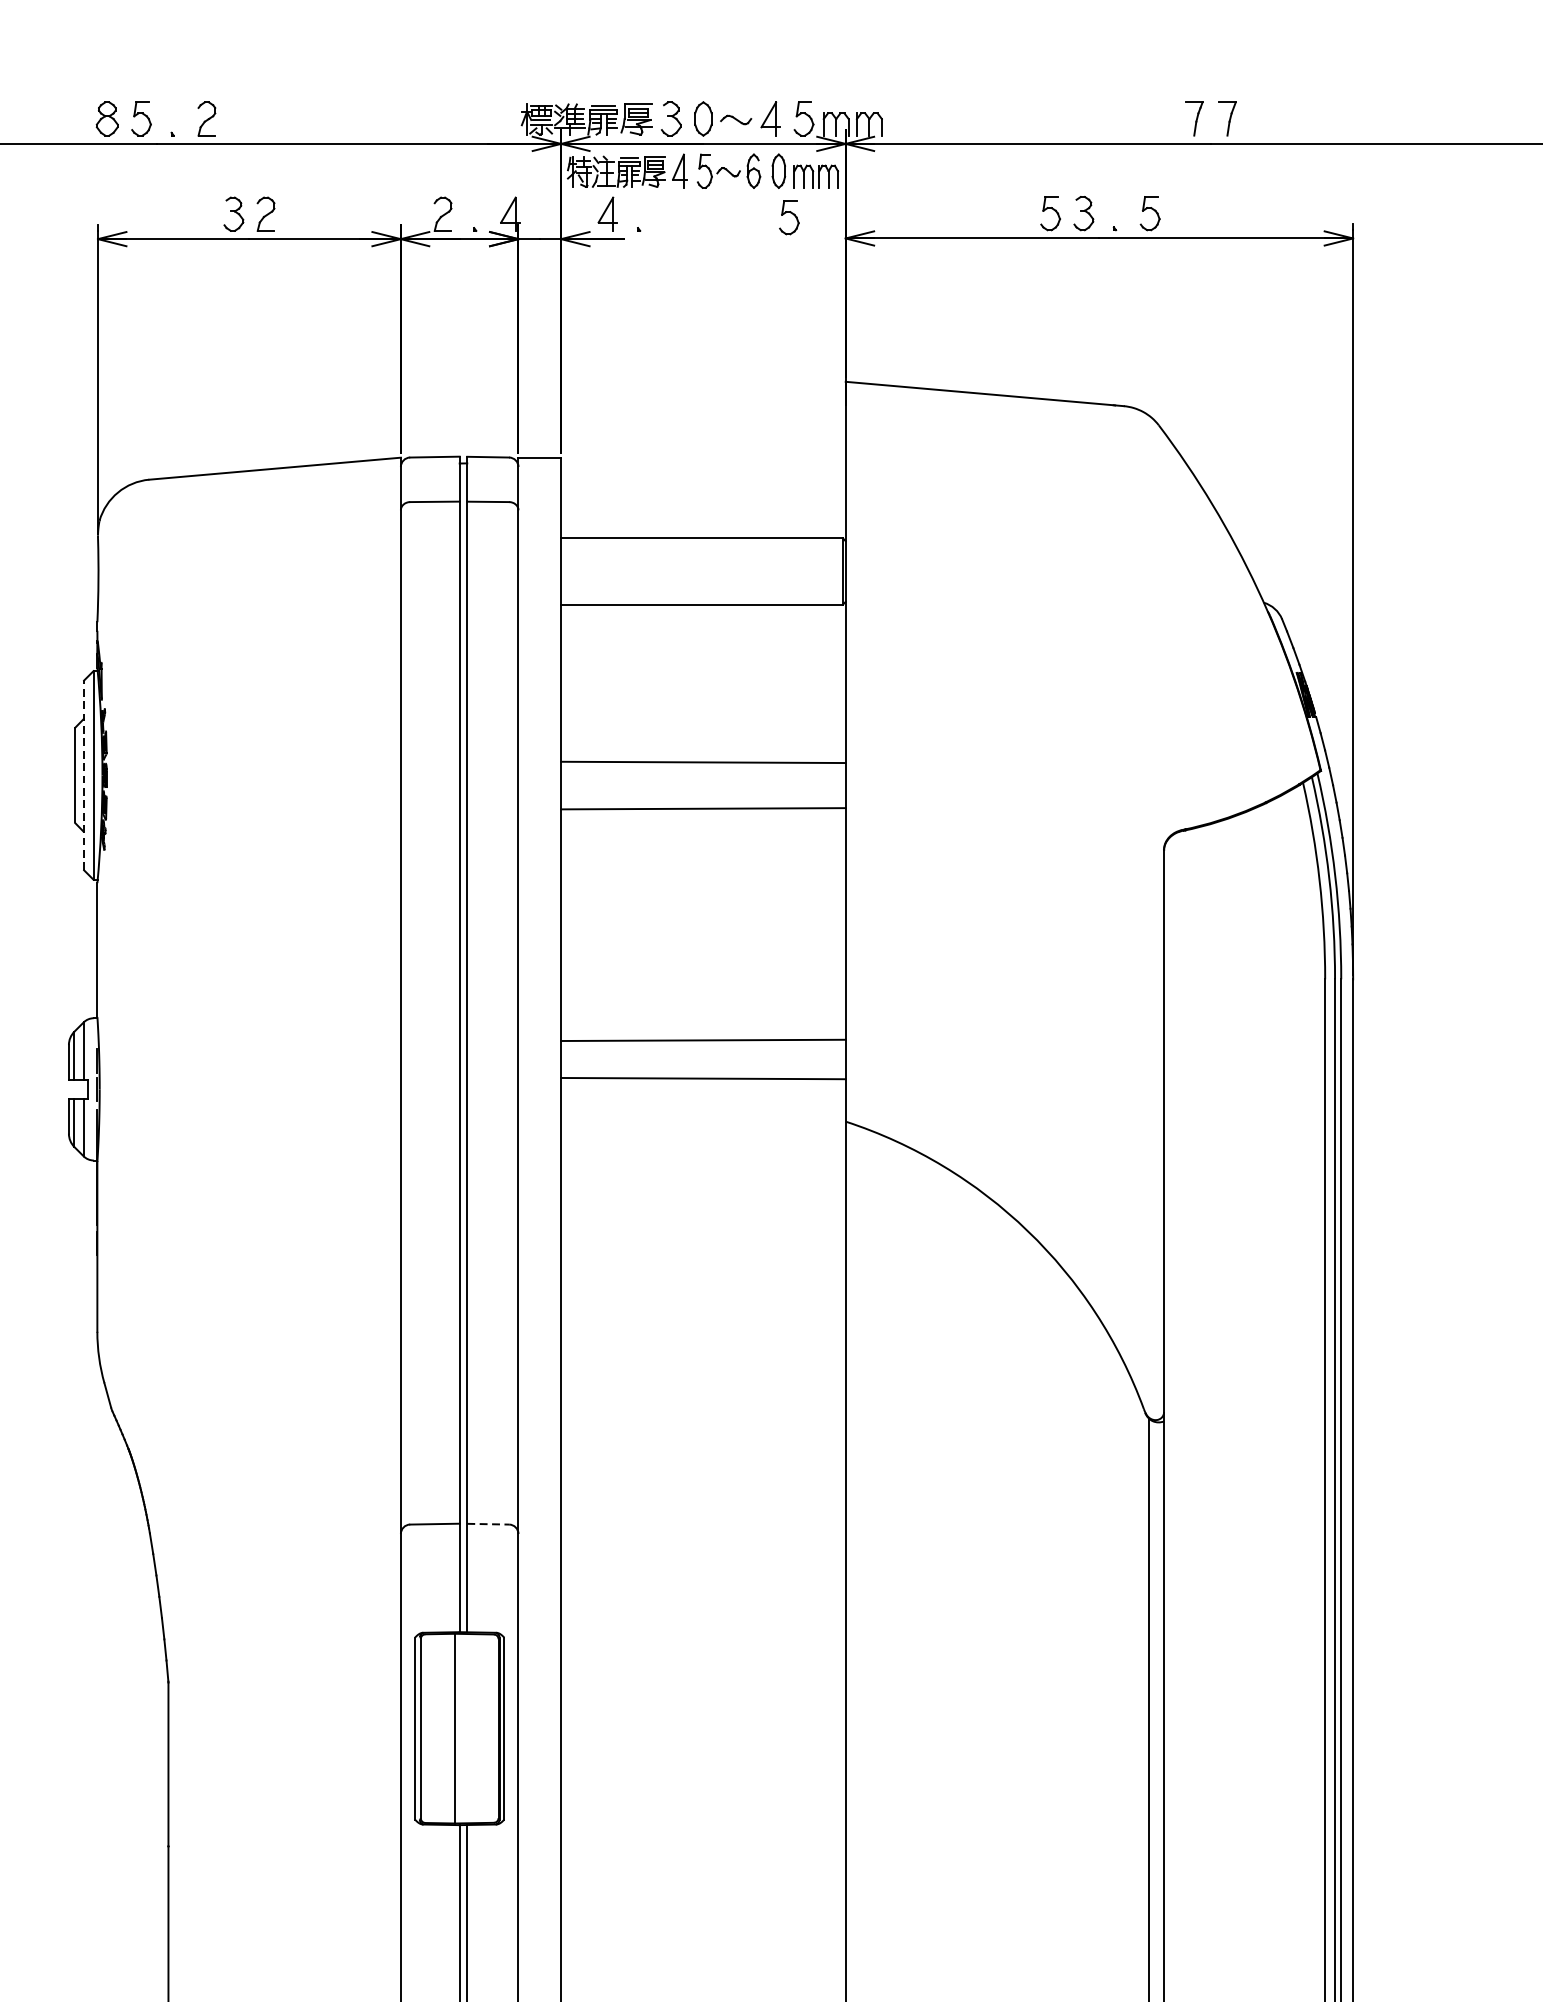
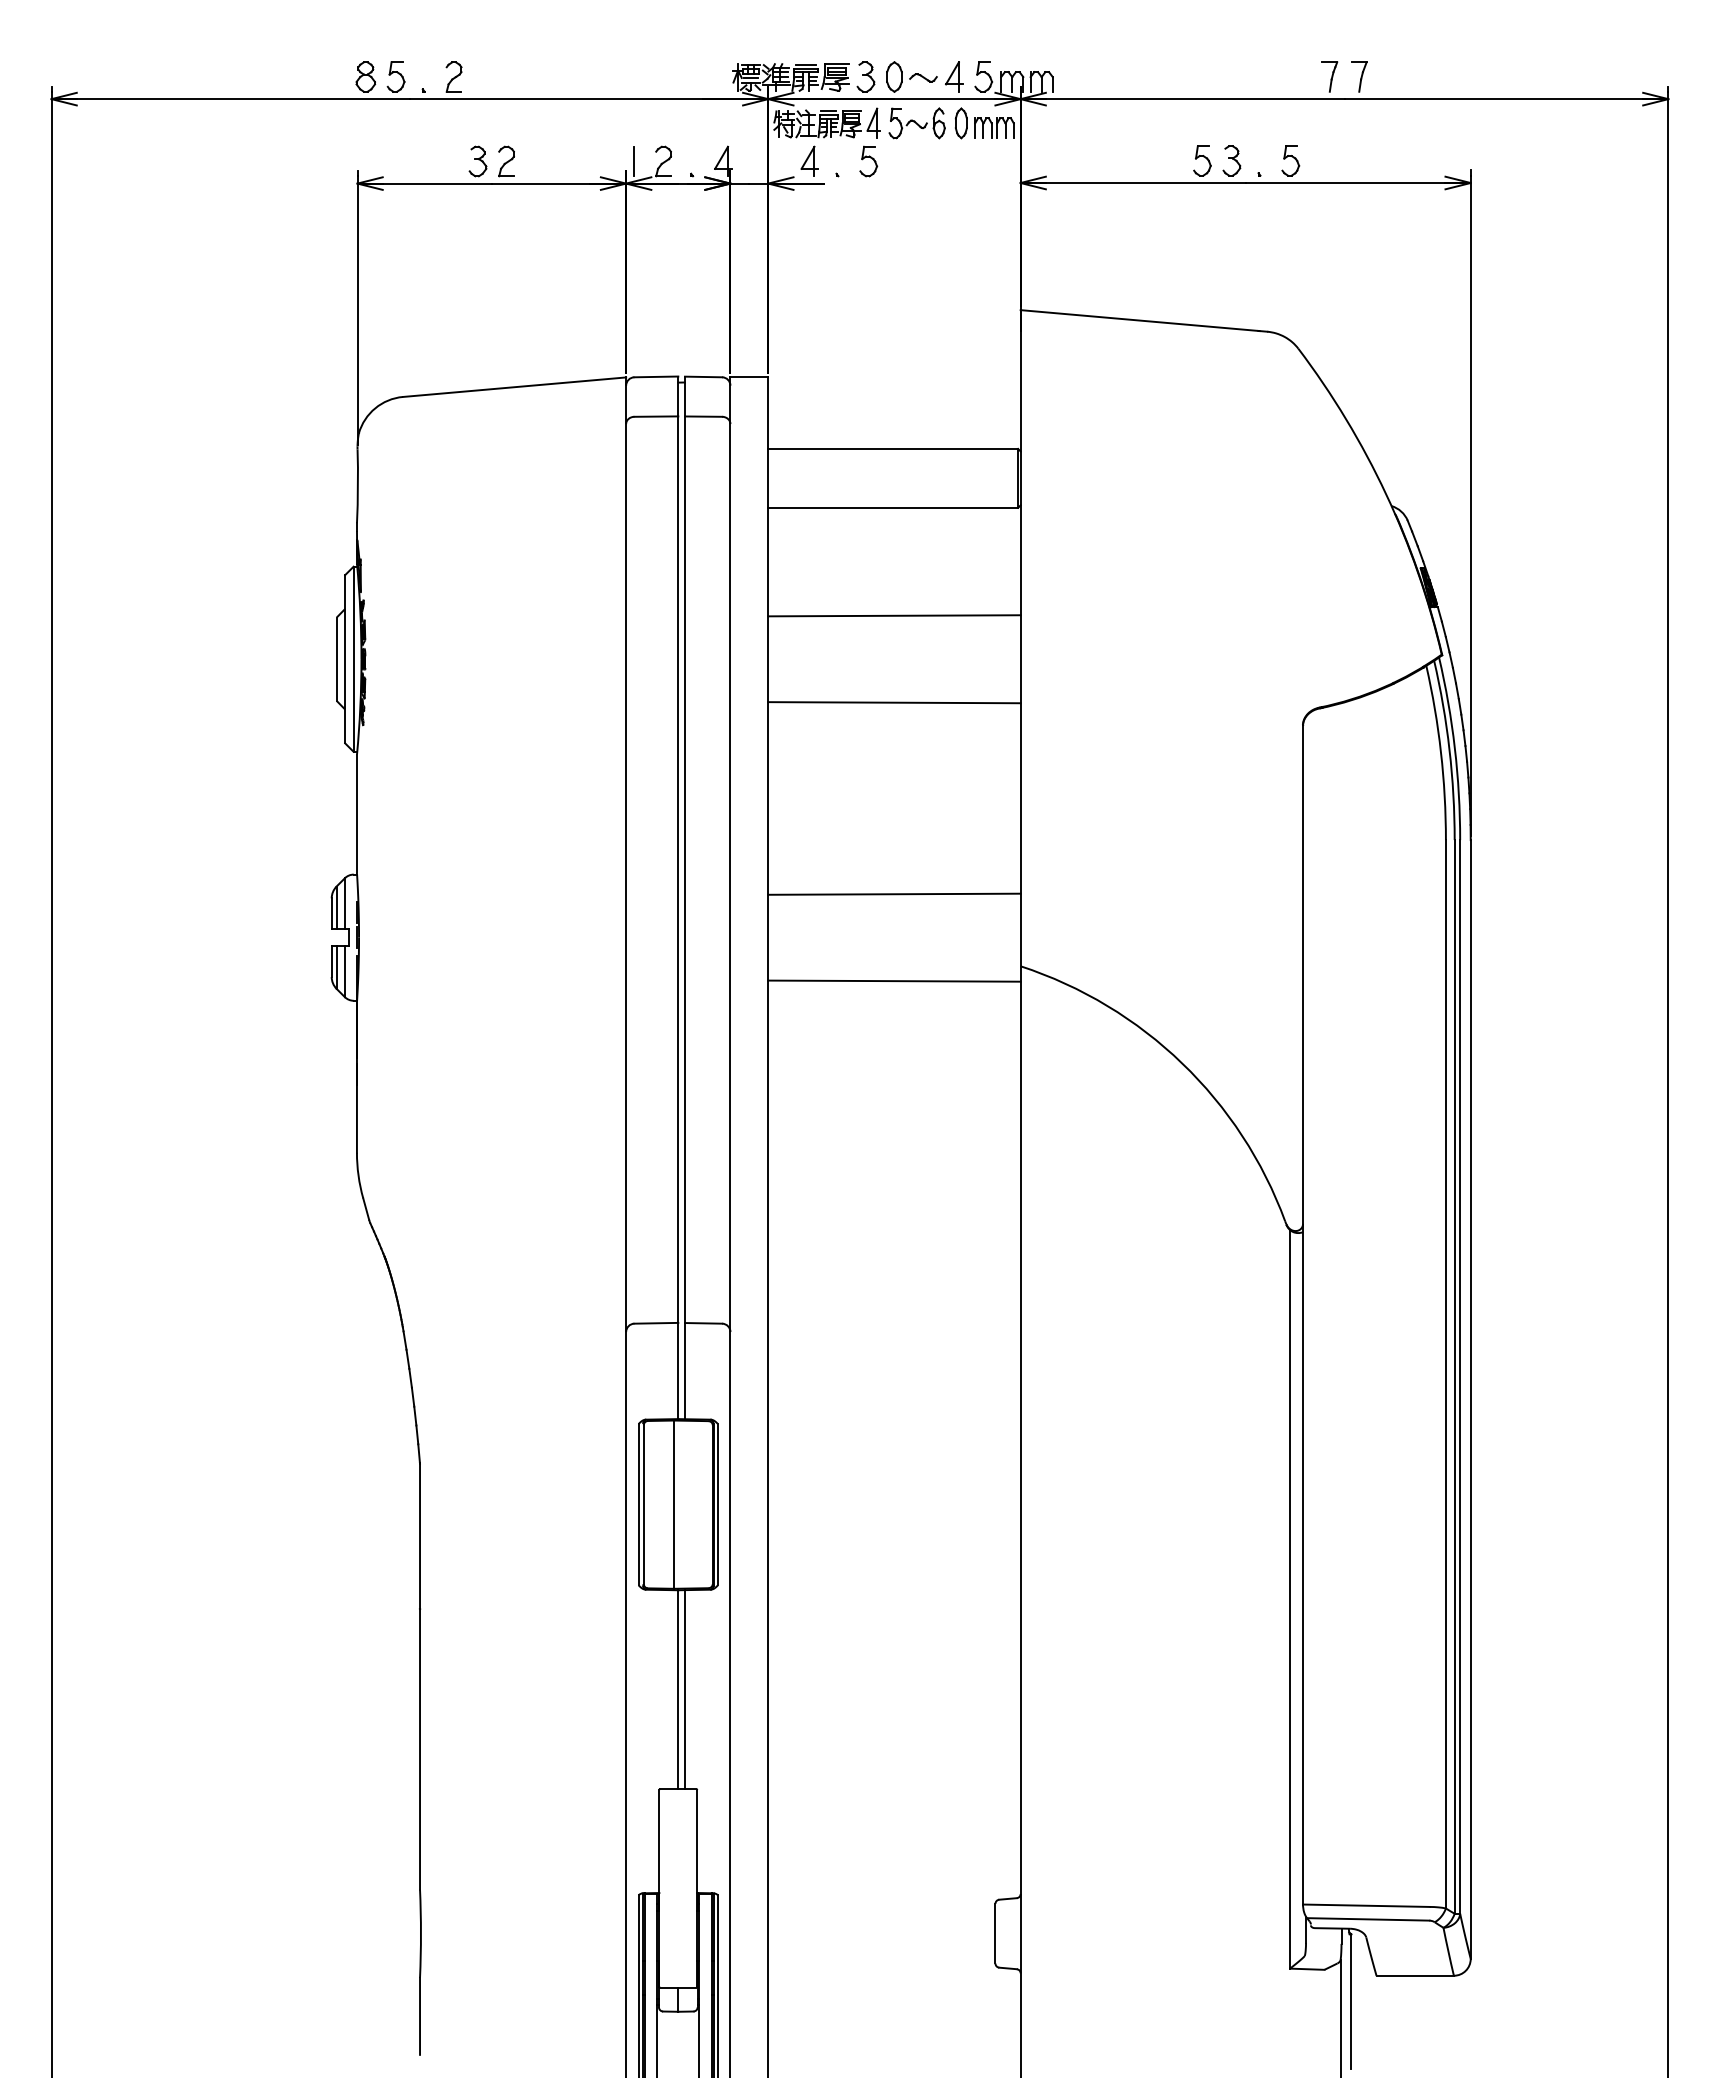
line: (410, 214) -> (634, 161), added
part: (789, 217) -> (868, 161), moved
line: (703, 762) -> (894, 702), moved
line: (84, 774) -> (345, 658), dashed -> solid
line: (703, 808) -> (894, 615), moved
line: (703, 1077) -> (894, 980), moved
line: (488, 1524) -> (703, 1323), dashed -> solid

